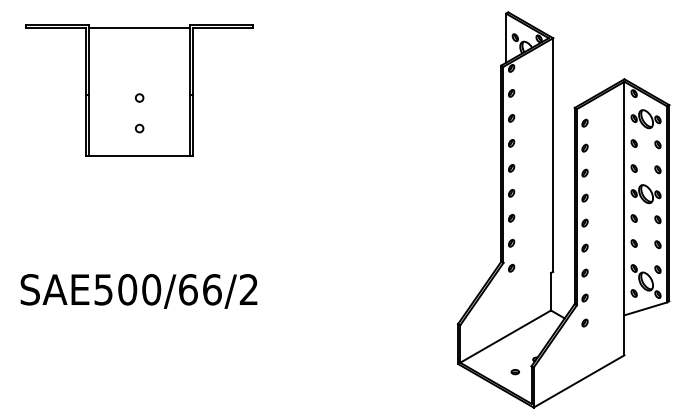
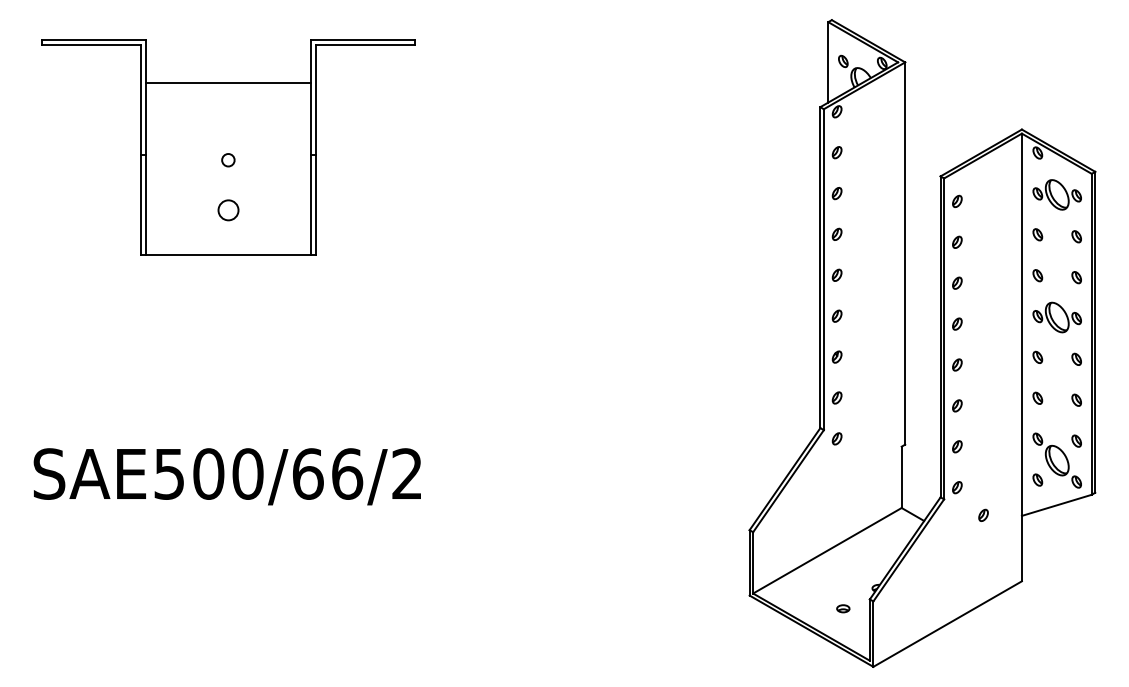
line: (139, 27) -> (228, 82), moved
circle: (139, 128) -> (228, 210), size x1.6
part: (584, 322) -> (982, 514), moved

